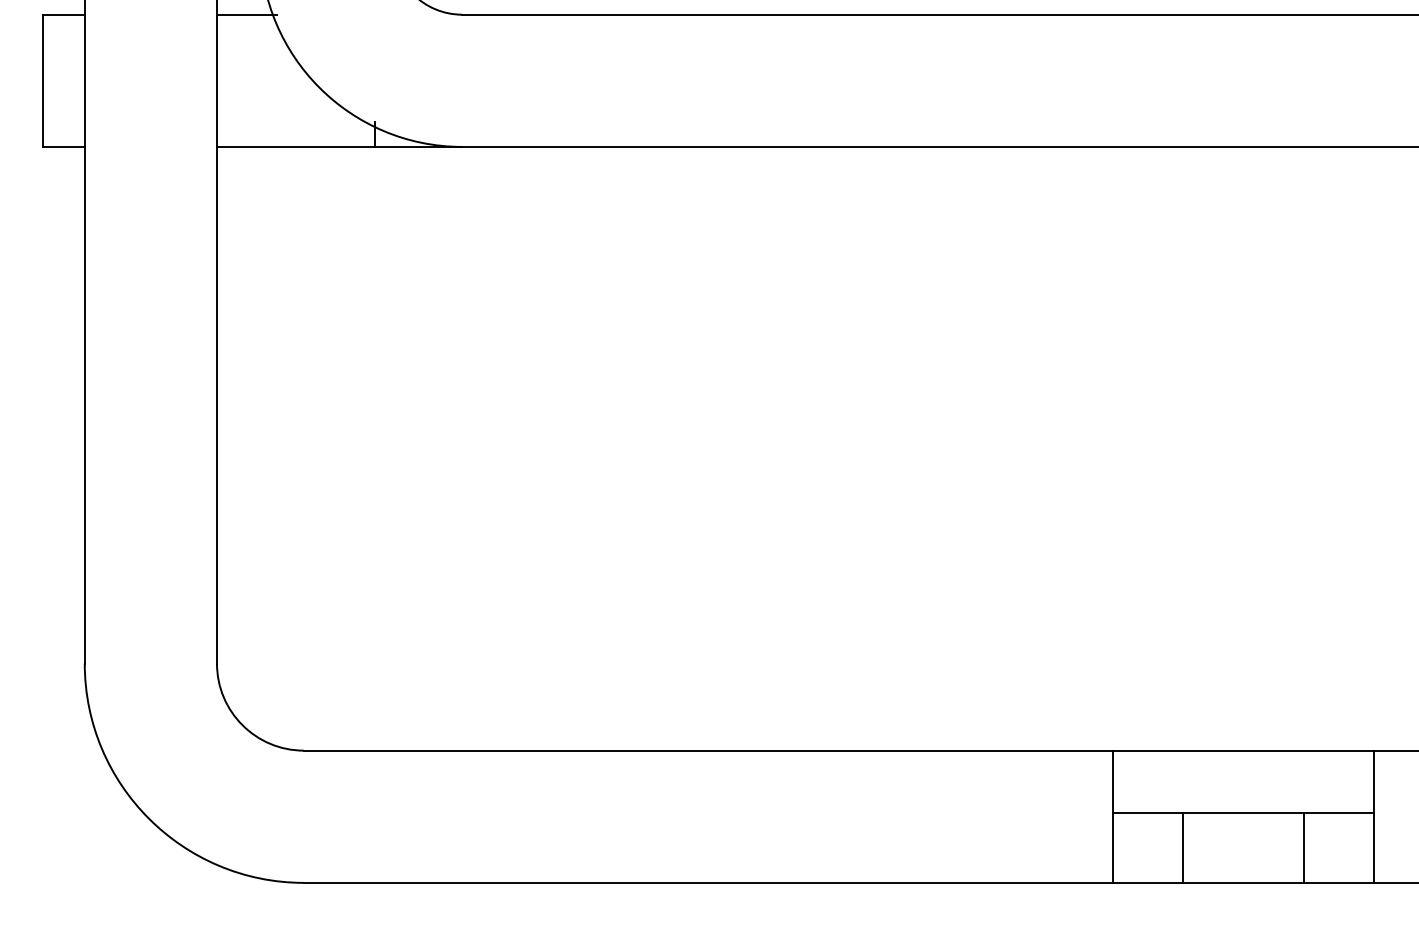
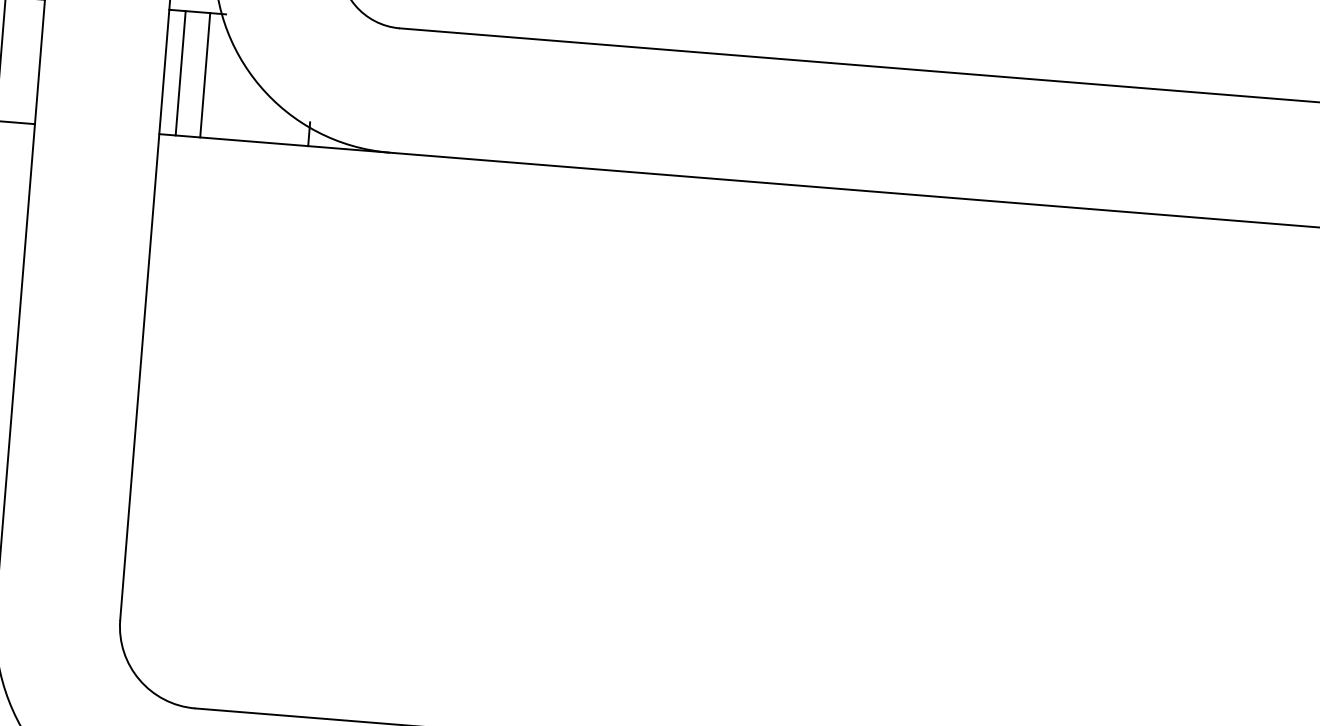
line: (234, 80) -> (180, 73), added
line: (260, 80) -> (205, 74), added

